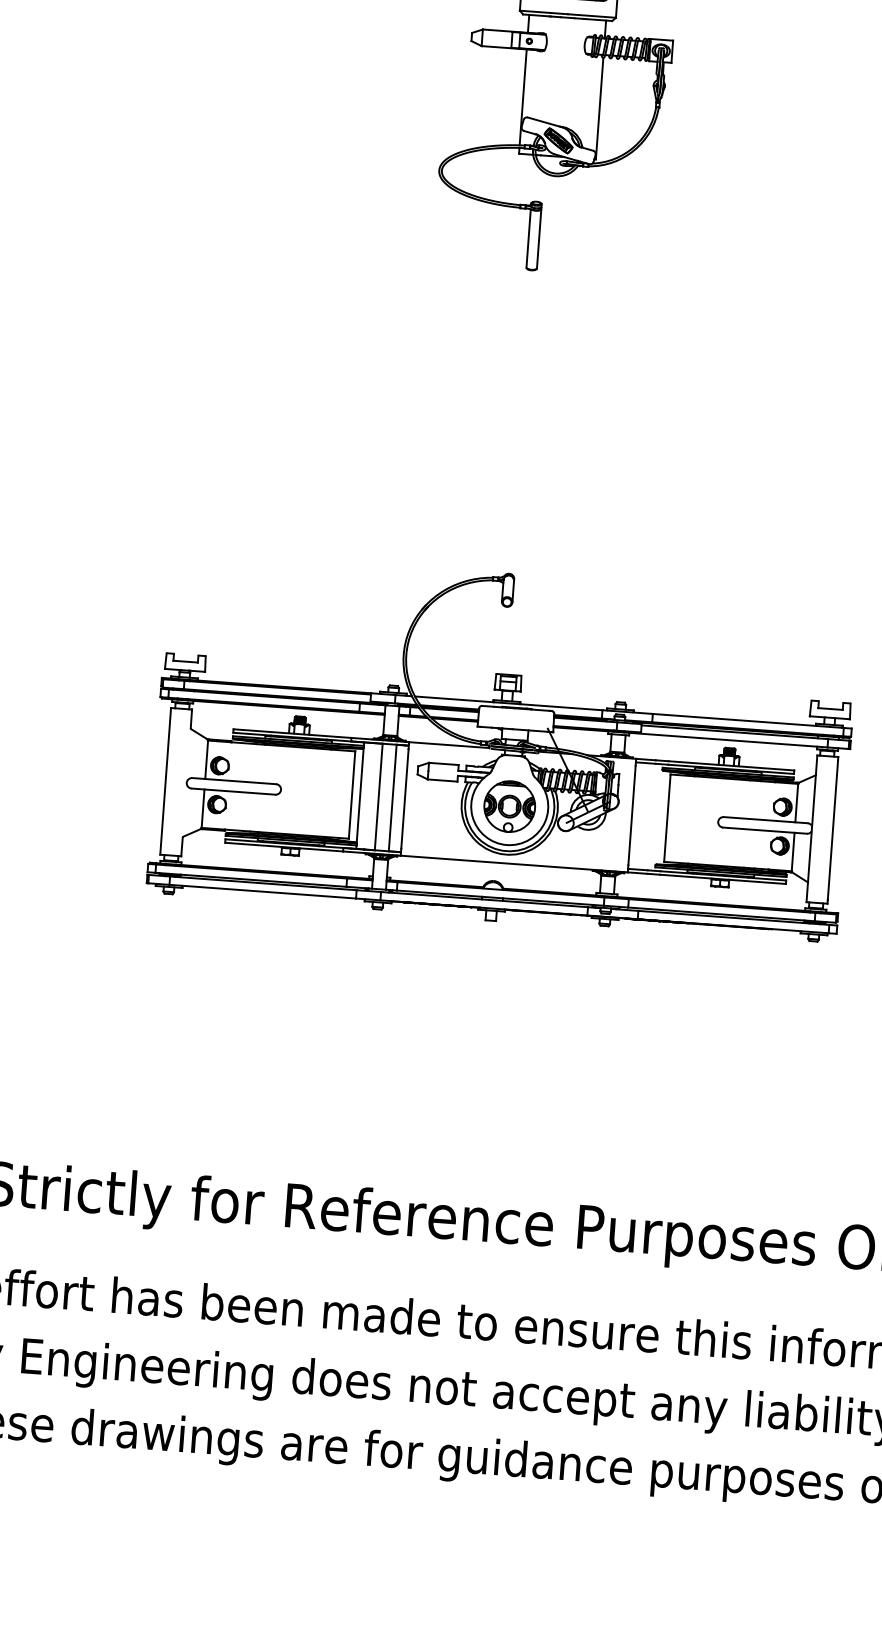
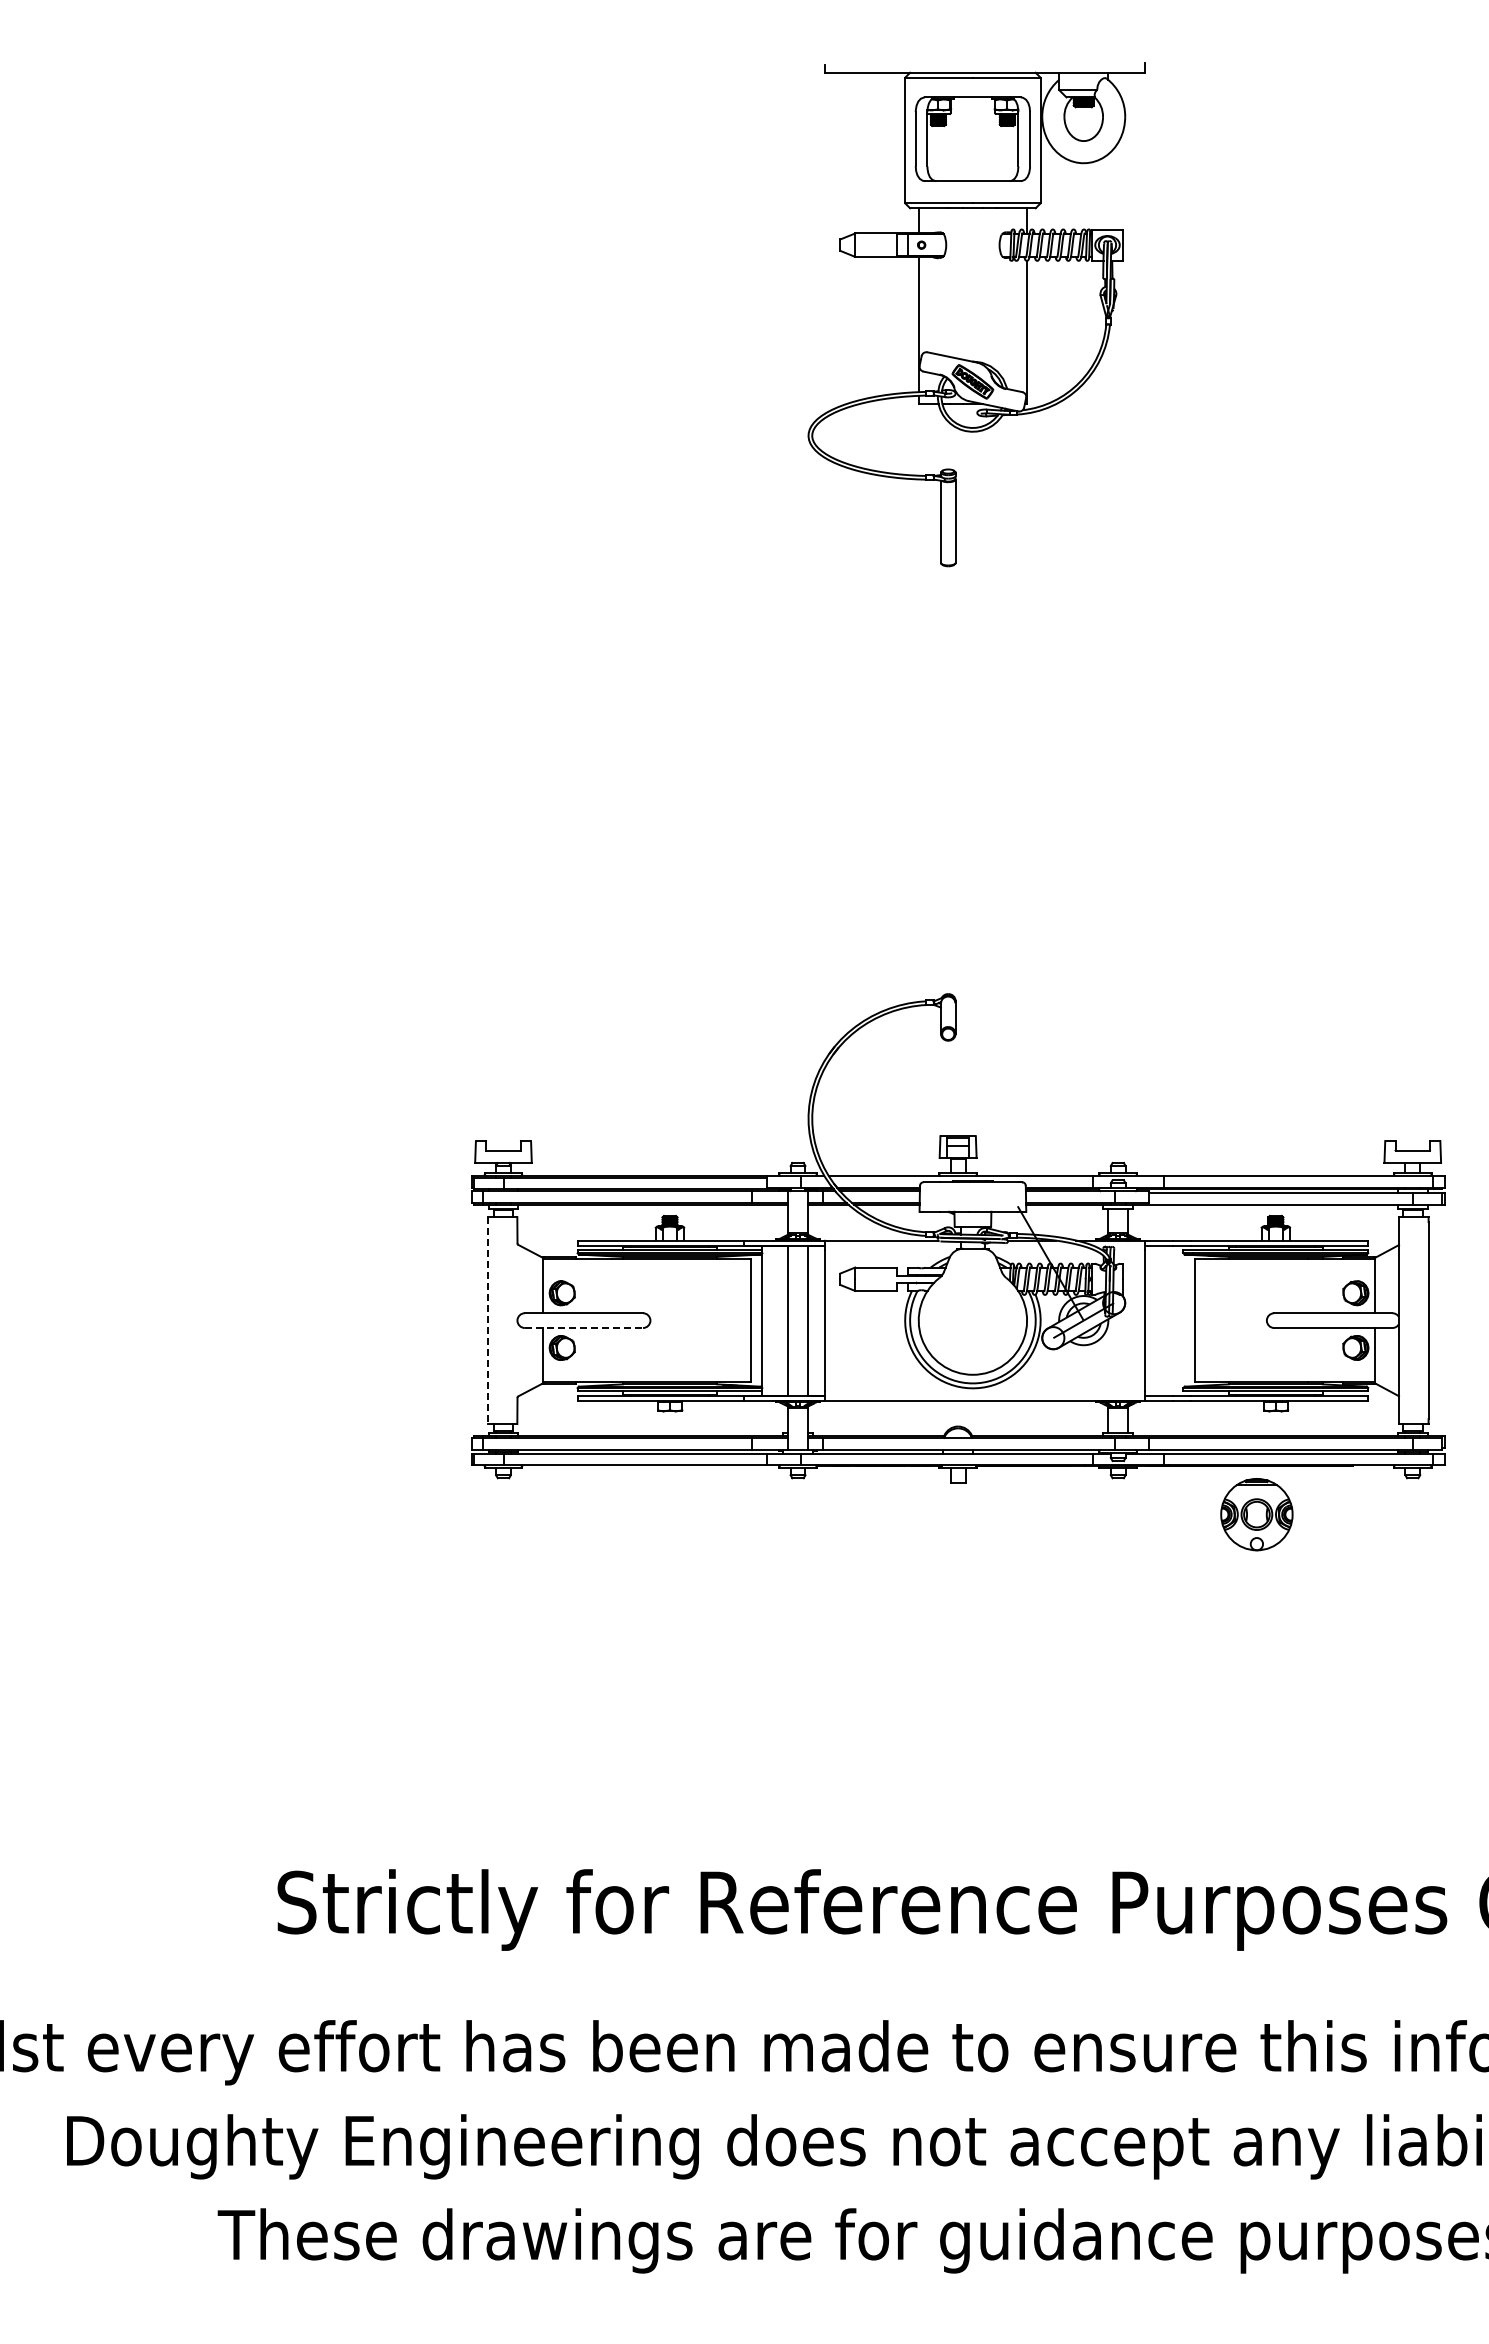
line: (165, 781) -> (487, 1321), solid -> dashed
line: (233, 791) -> (584, 1328), solid -> dashed
part: (509, 806) -> (1256, 1514), moved

